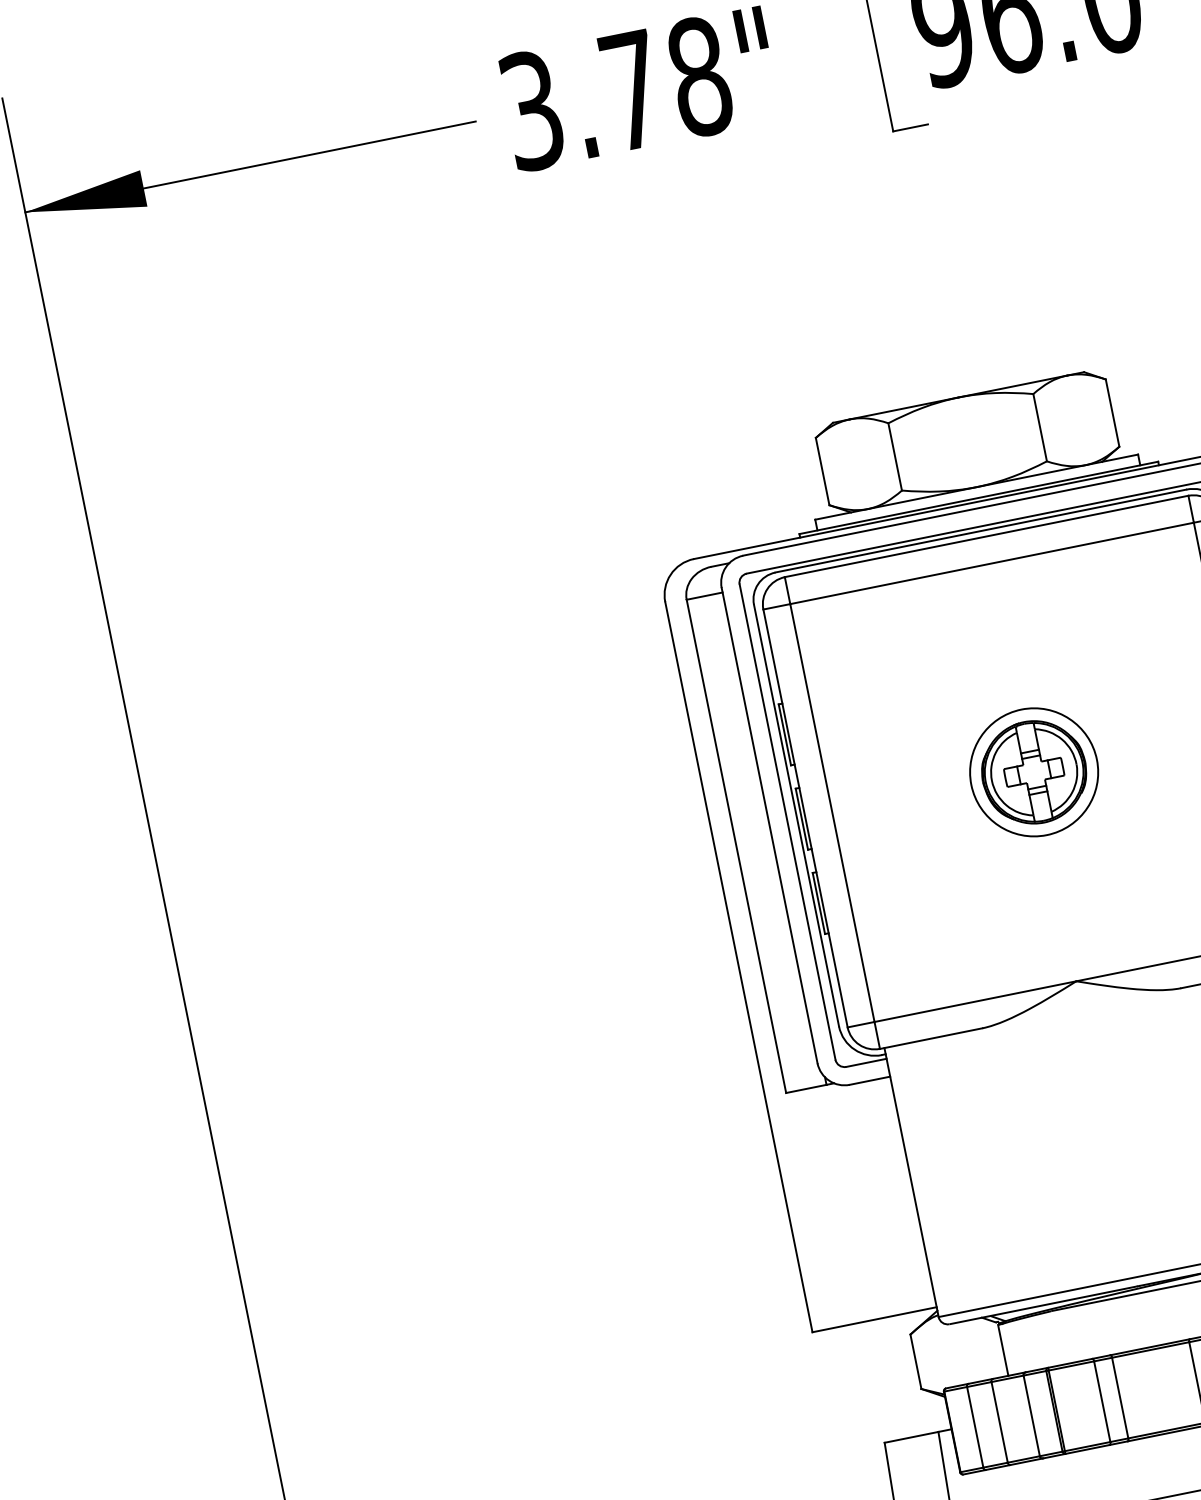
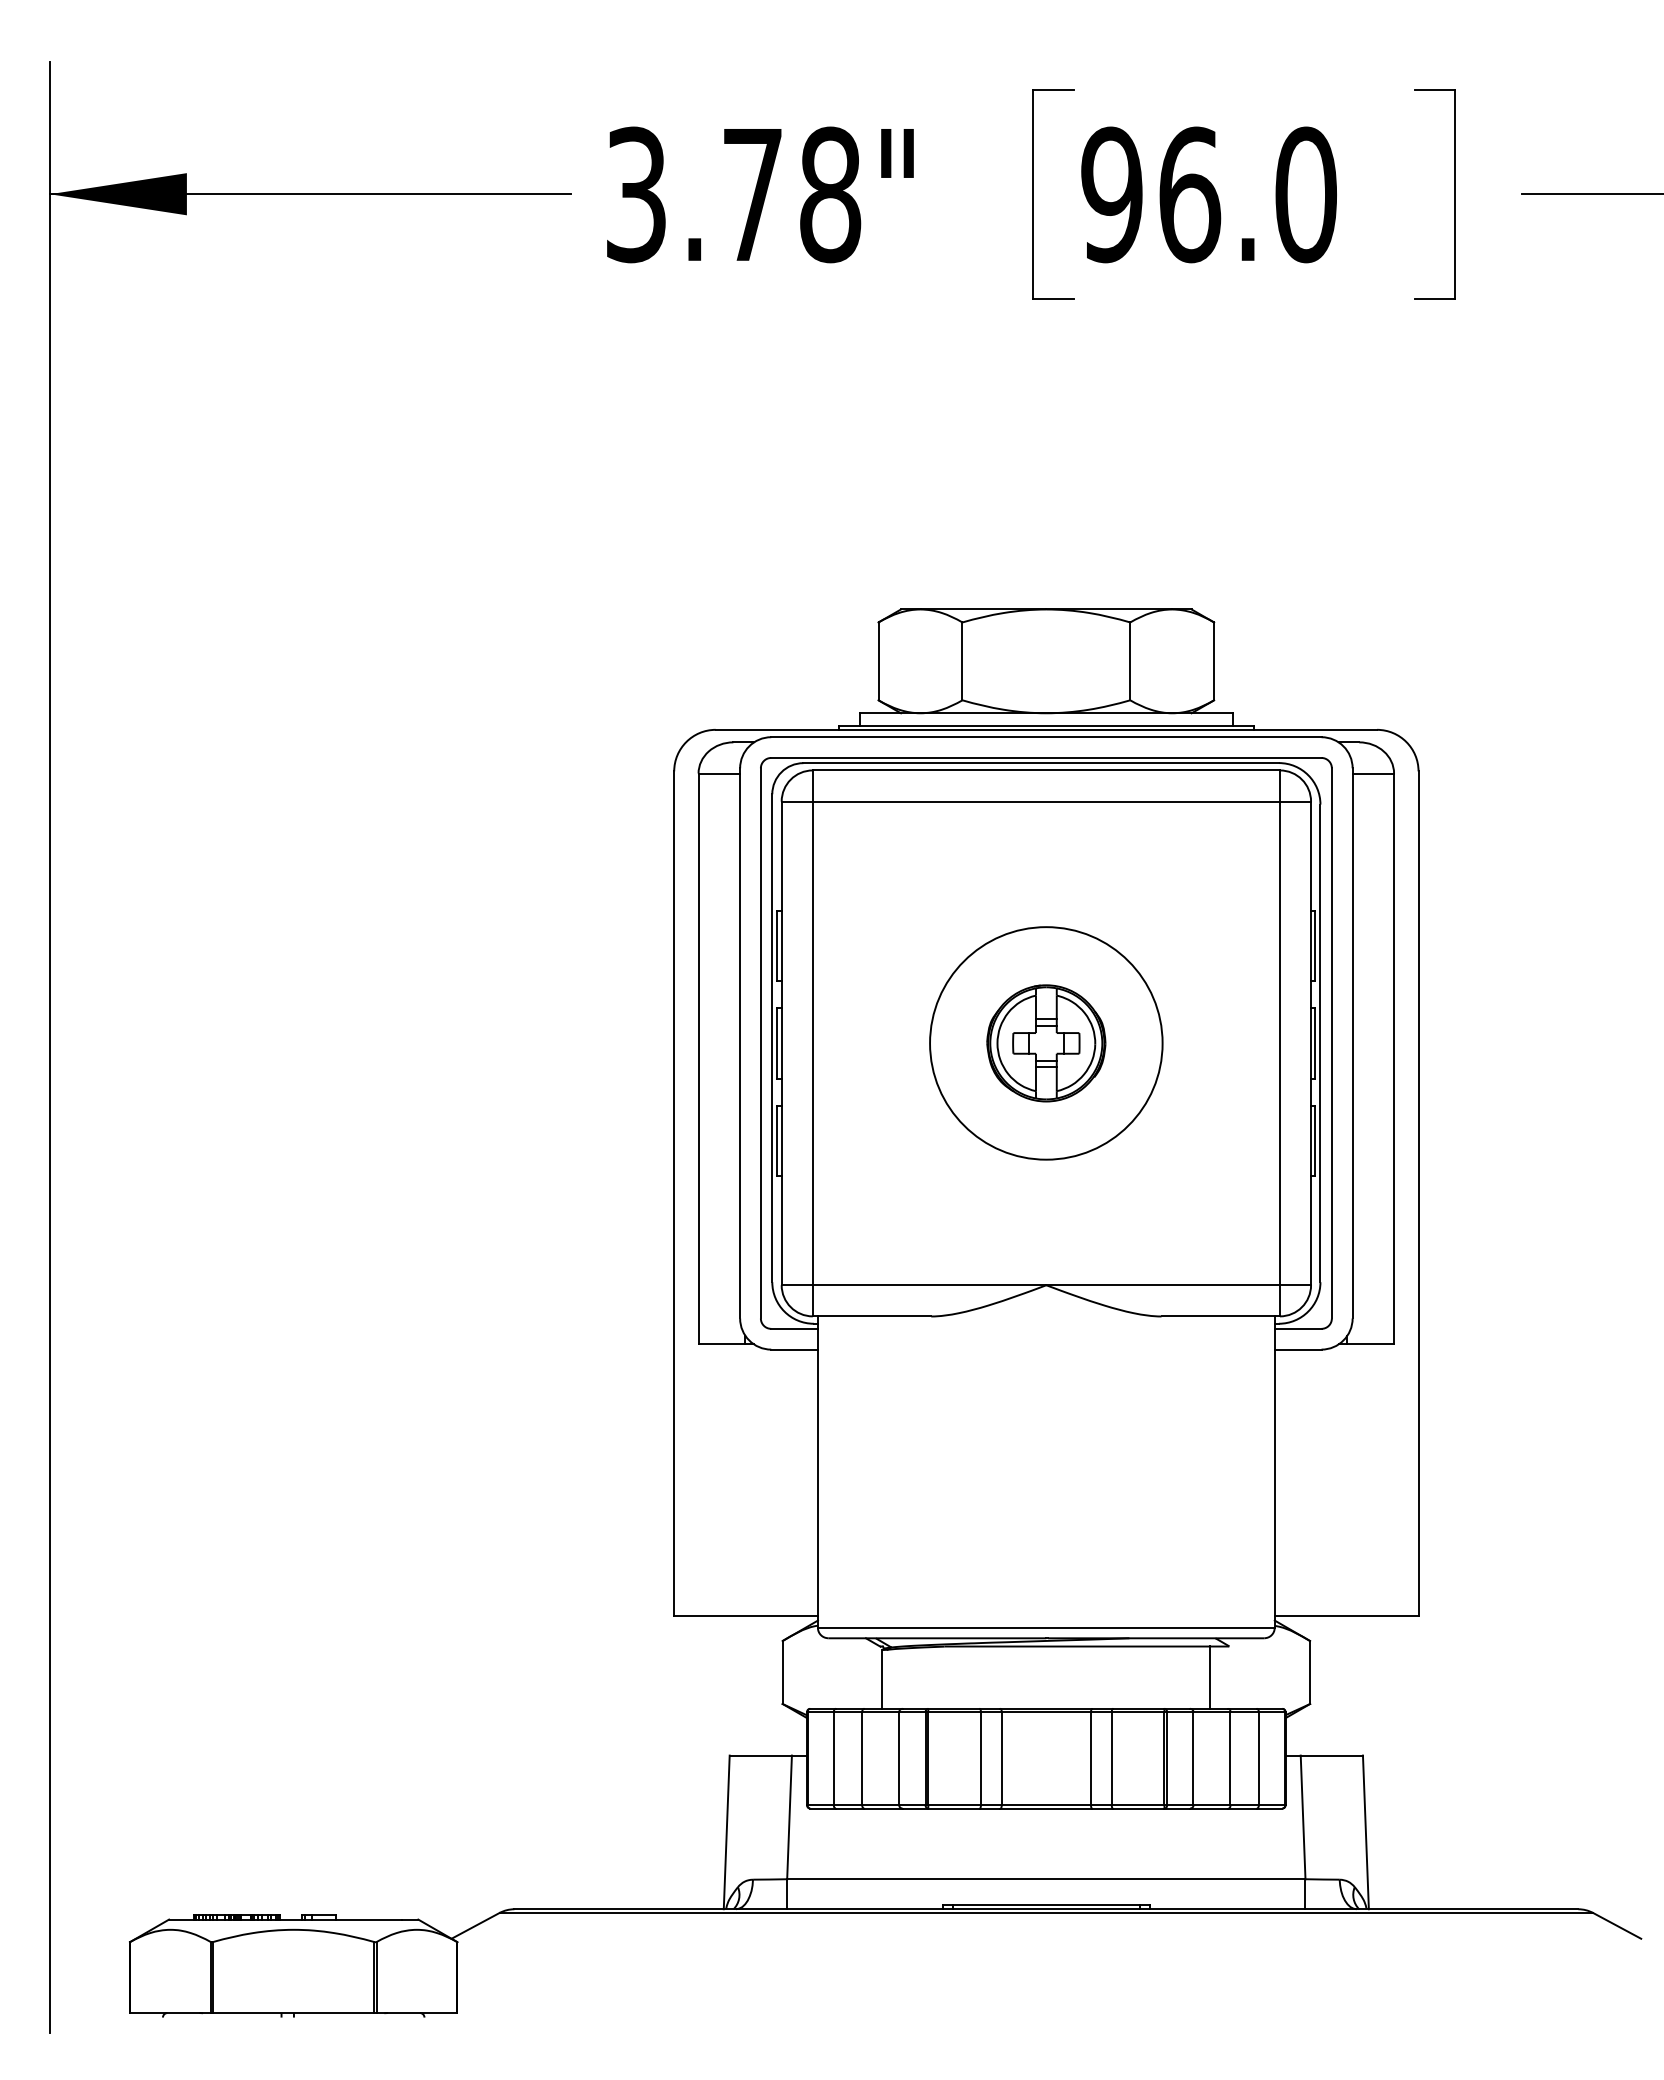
circle: (1034, 772) -> (1046, 1043), size x1.6

